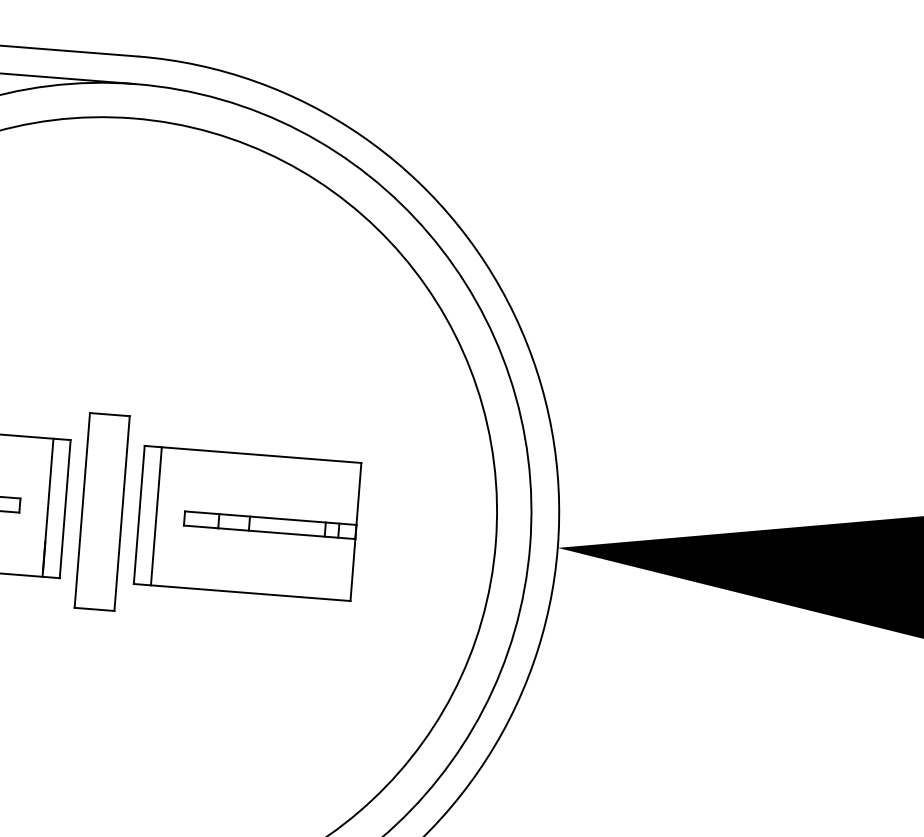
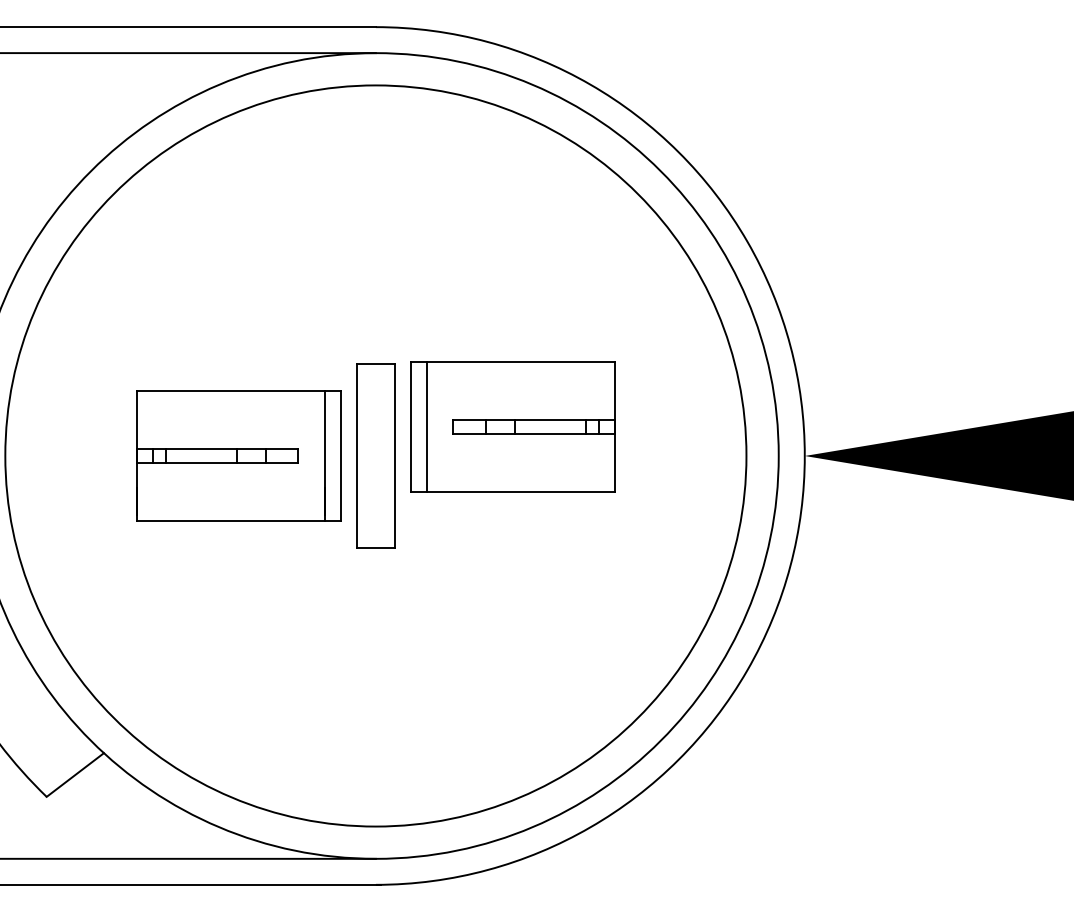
part: (247, 522) -> (512, 426), moved

